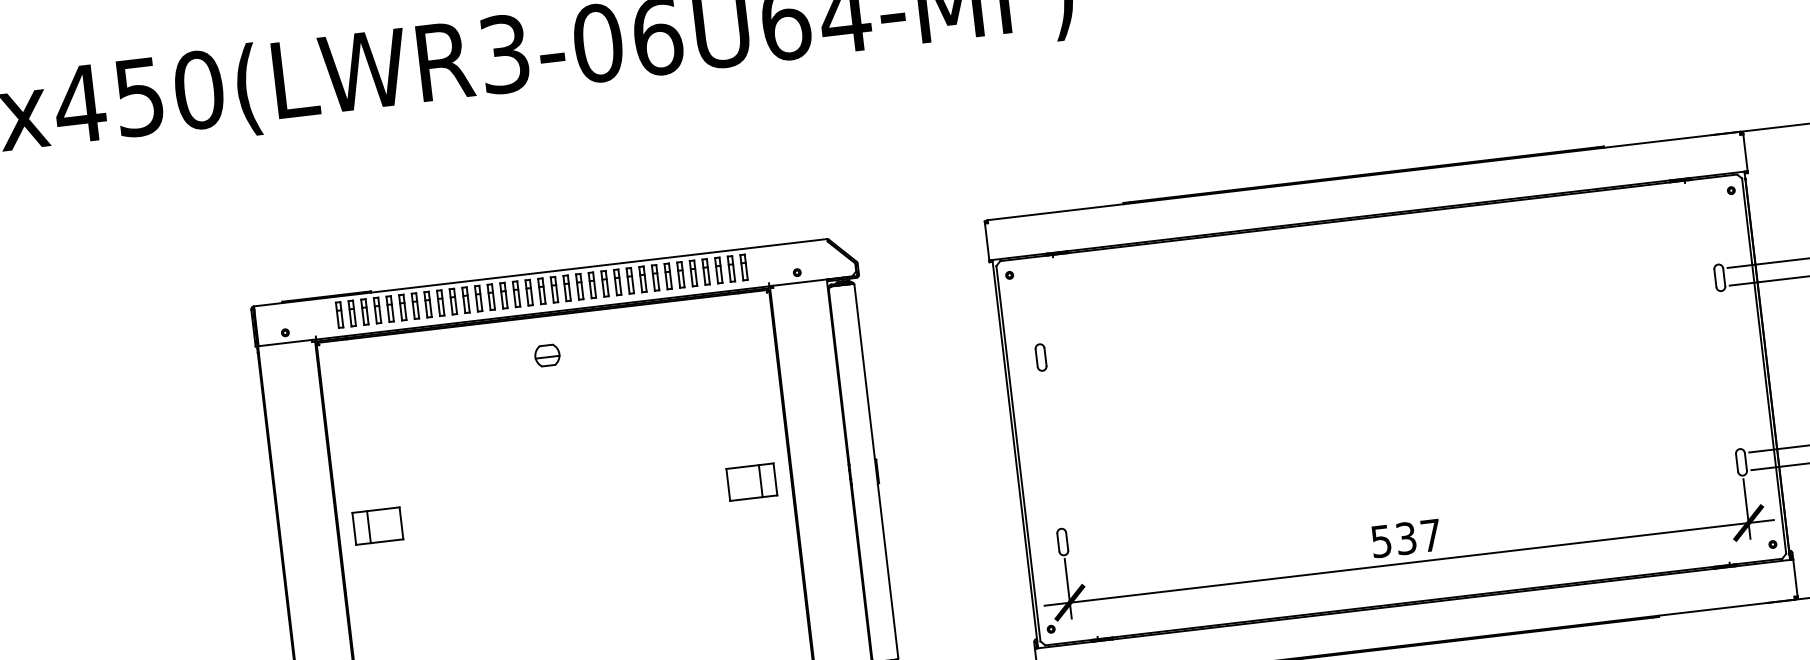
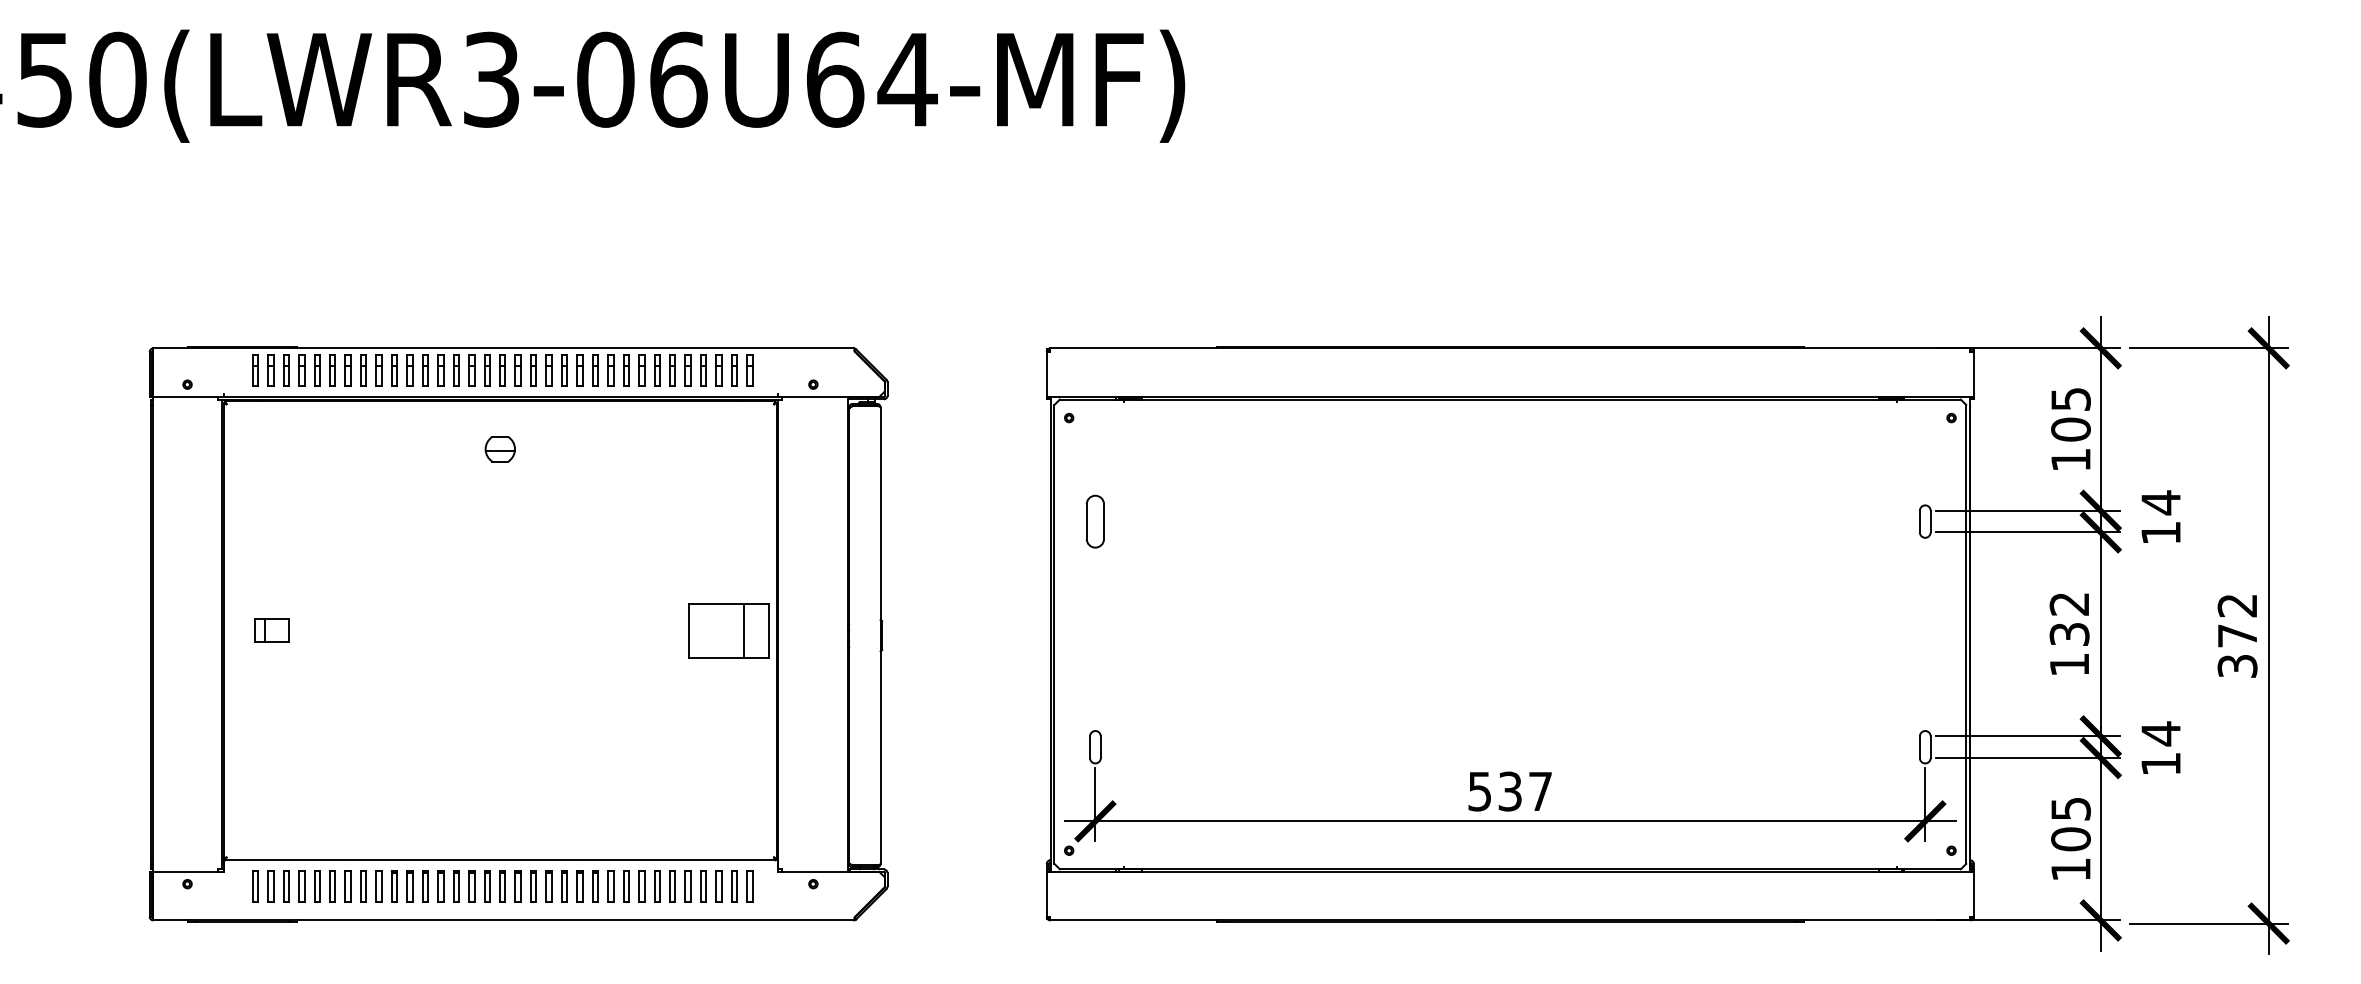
part: (1041, 357) -> (1095, 521), size x1.6
part: (751, 481) -> (728, 630), size x1.4
part: (377, 525) -> (271, 630), size x0.6

